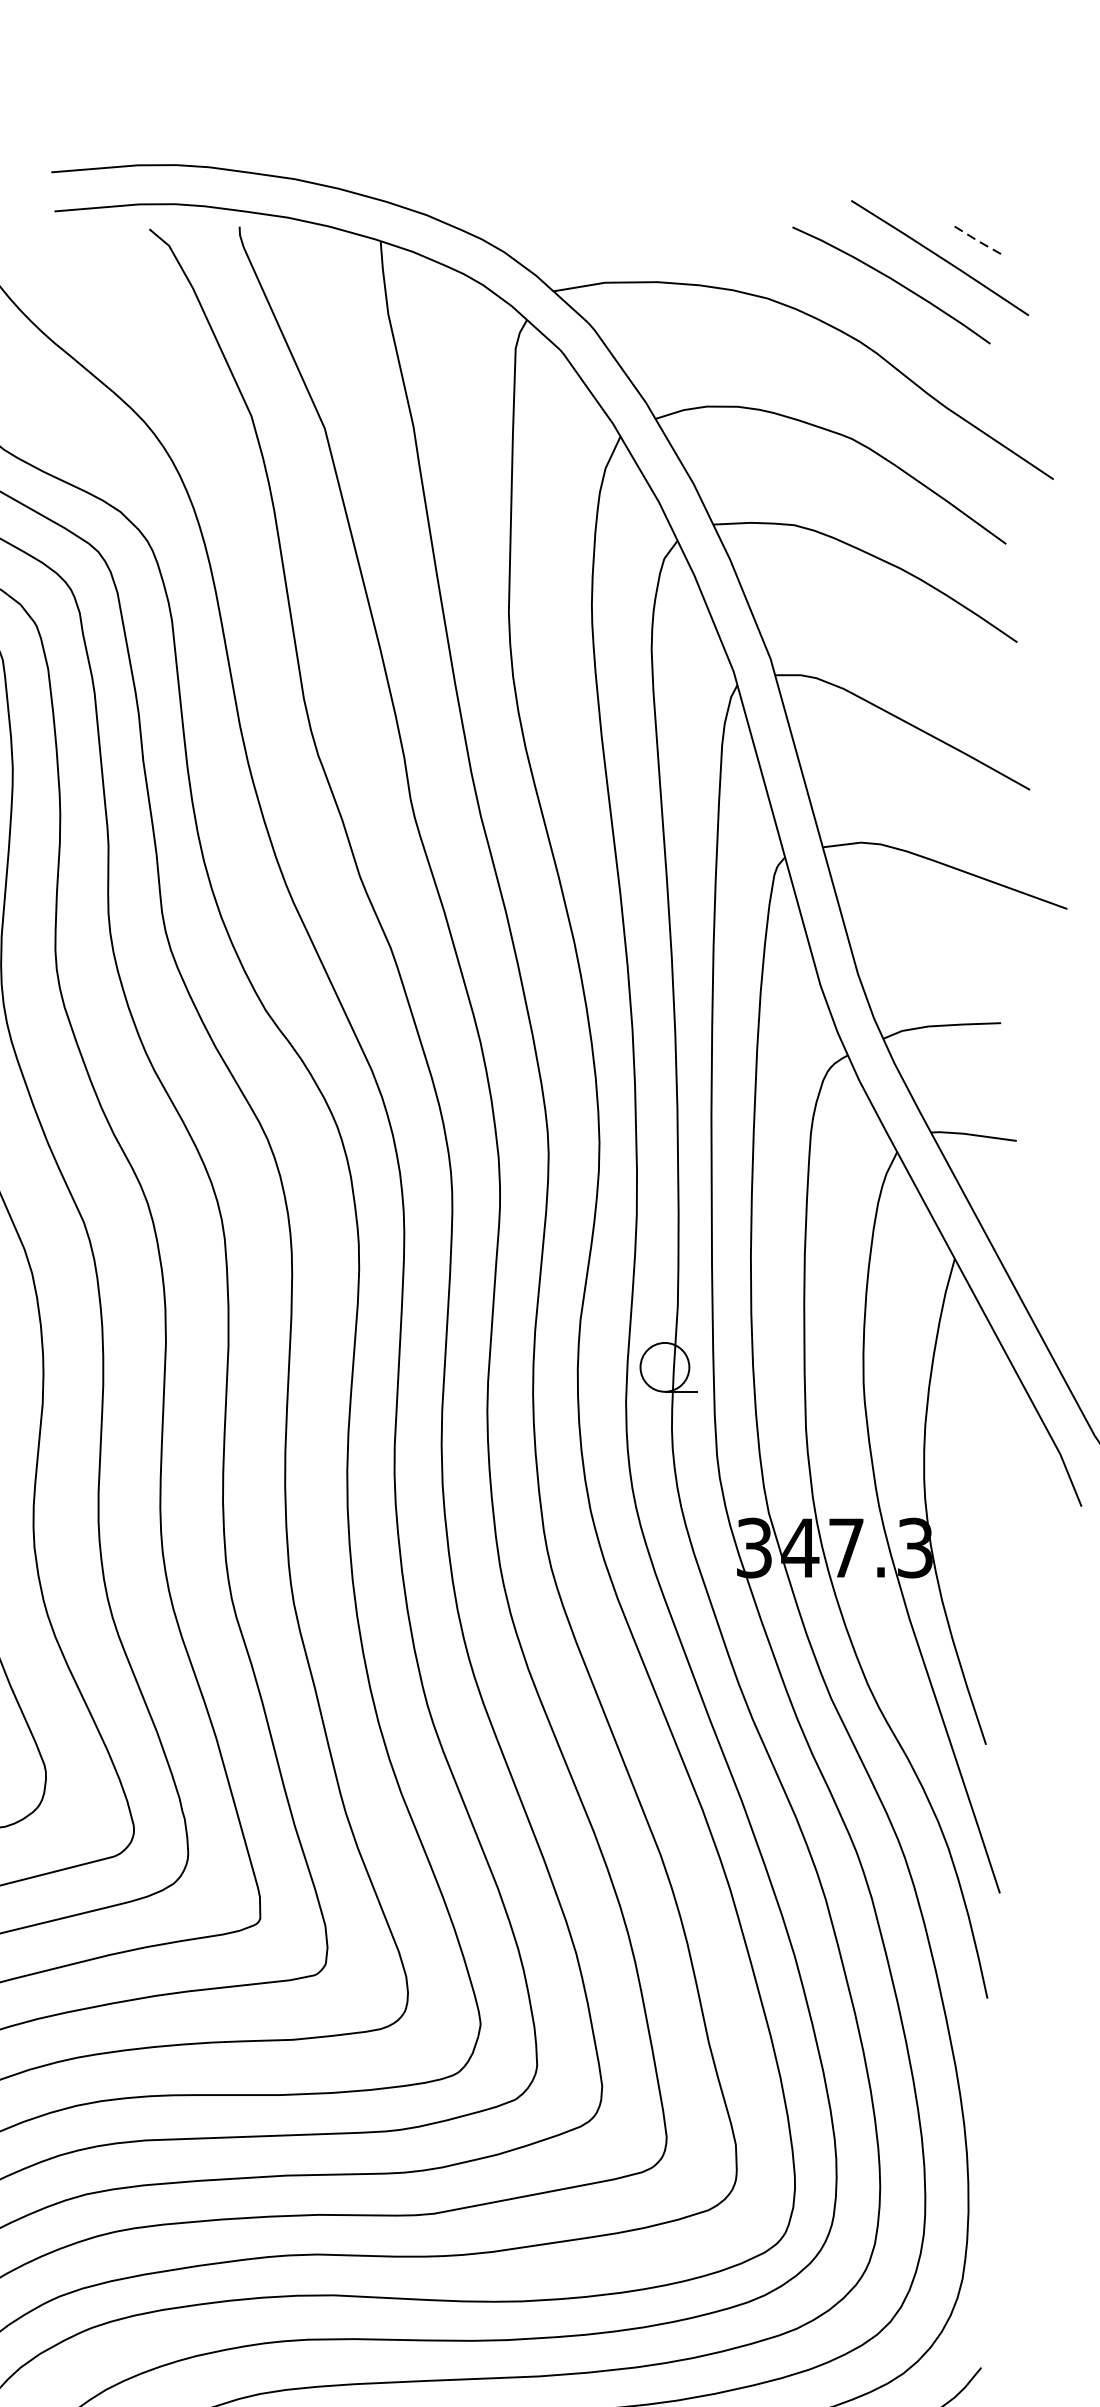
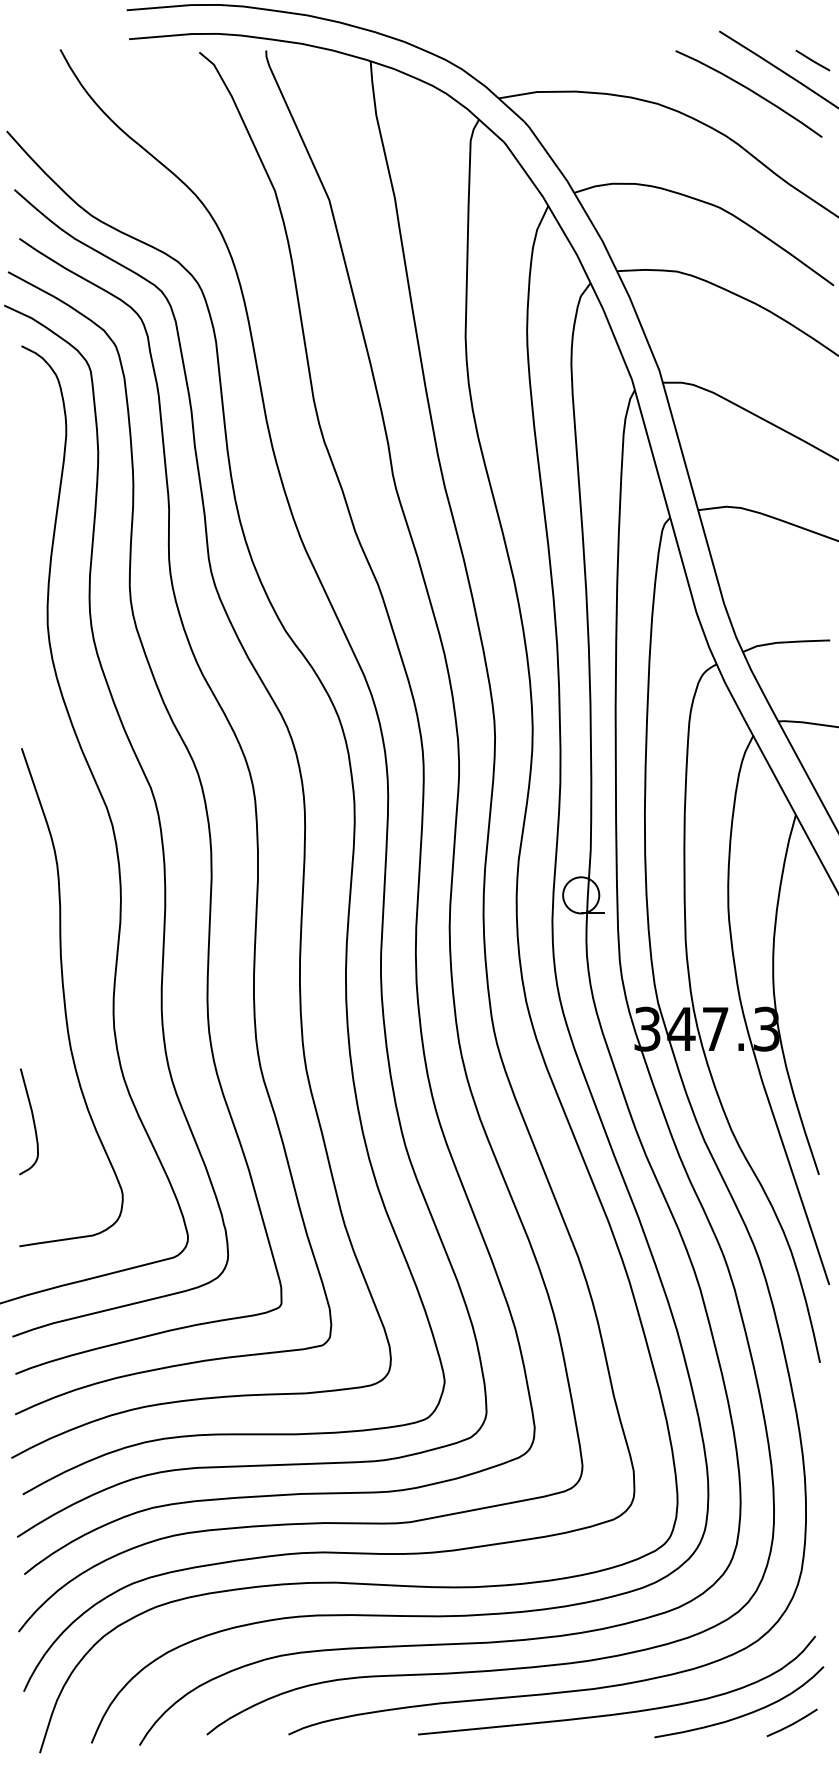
line: (977, 241) -> (812, 61), dashed -> solid

